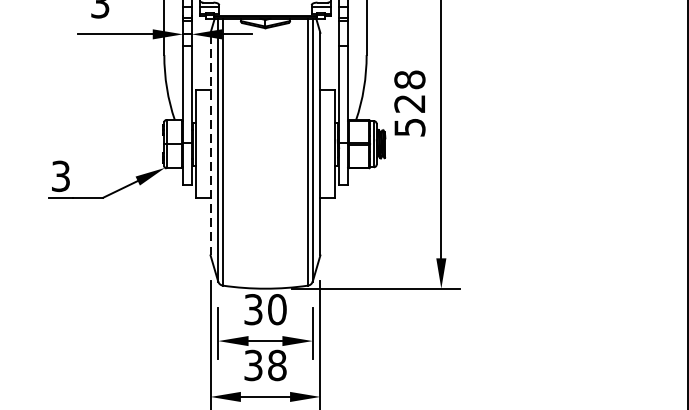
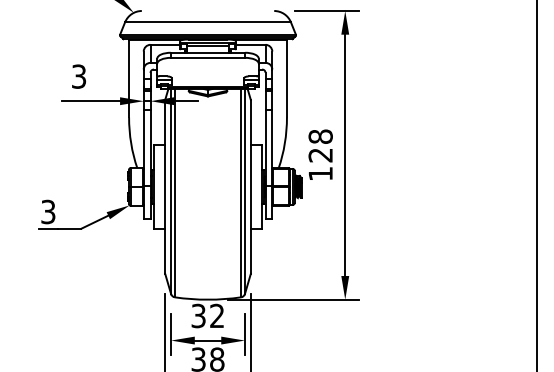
text: (409, 126) -> (320, 173), 528 -> 128
line: (210, 143) -> (165, 186), dashed -> solid
text: (277, 308) -> (217, 315), 30 -> 32

